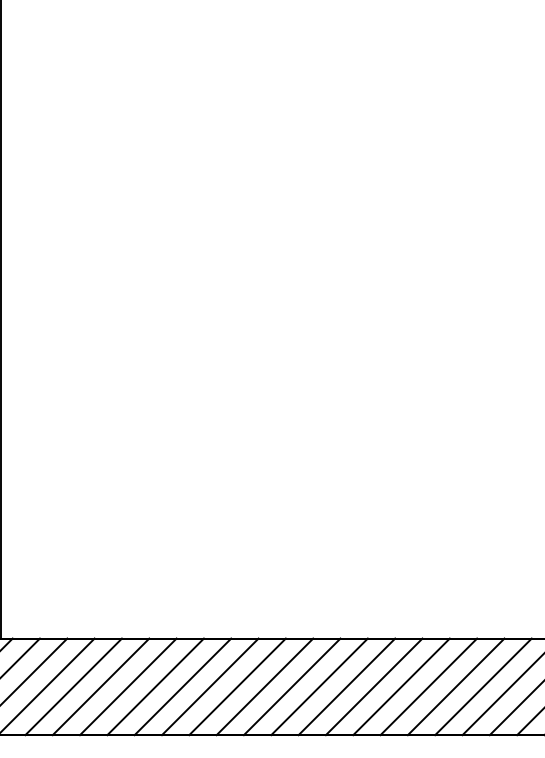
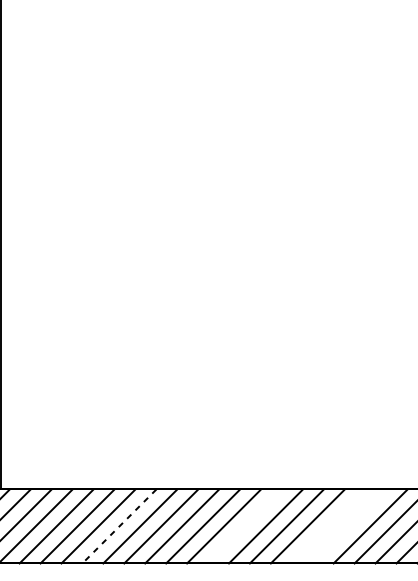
line: (319, 686) -> (245, 526), removed
line: (428, 686) -> (328, 526), removed
line: (455, 686) -> (349, 526), removed
line: (155, 687) -> (119, 526), solid -> dashed

